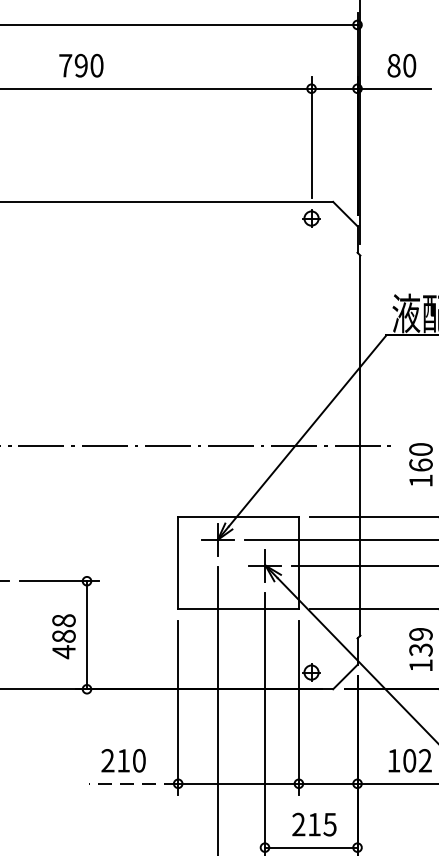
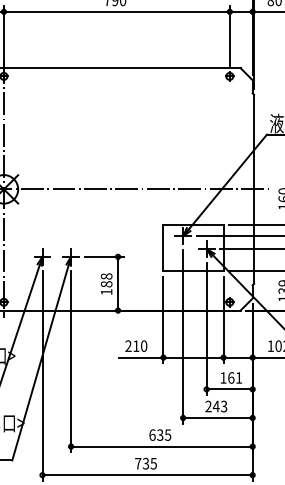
text: (63, 650) -> (106, 291), 488 -> 188
line: (132, 783) -> (140, 357), dashed -> solid
text: (314, 823) -> (231, 377), 215 -> 161

